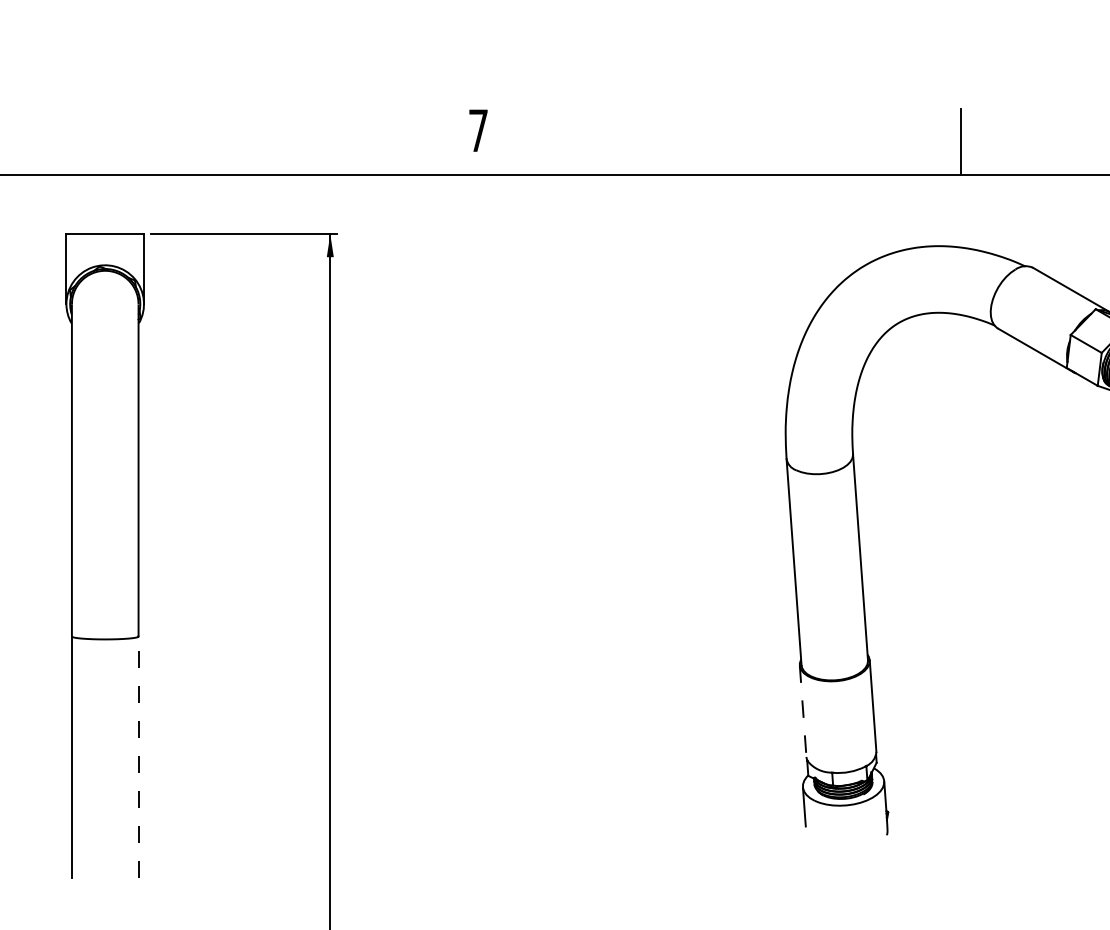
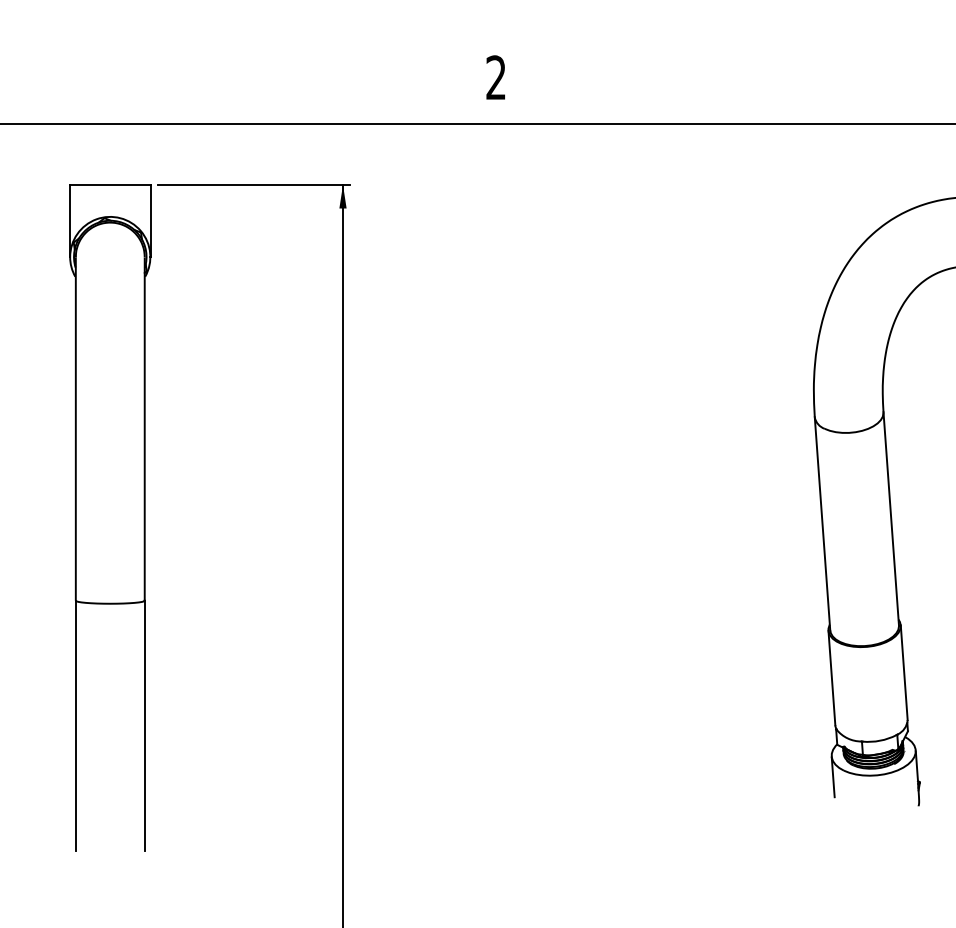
text: (478, 130) -> (496, 77), 7 -> 2
line: (803, 711) -> (832, 678), dashed -> solid
line: (138, 757) -> (144, 725), dashed -> solid

